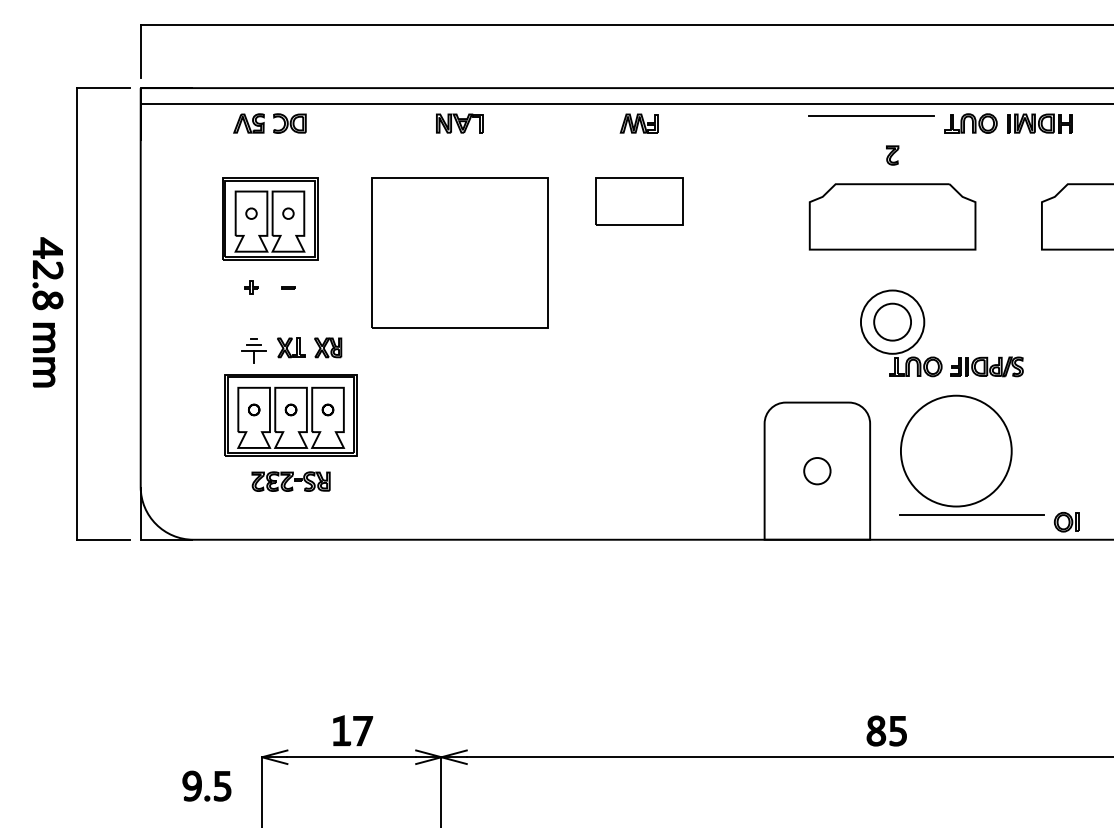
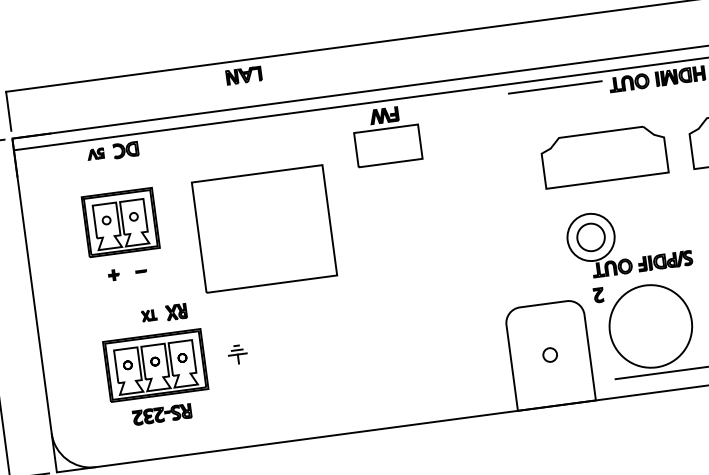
part: (248, 123) -> (95, 154), size x0.7
part: (459, 123) -> (243, 75), moved
part: (892, 155) -> (598, 295), moved
part: (639, 201) -> (388, 145), moved
part: (892, 216) -> (604, 156), moved
part: (291, 347) -> (149, 315), size x0.7
part: (253, 350) -> (237, 354), moved
part: (817, 471) -> (550, 355), size x0.7

